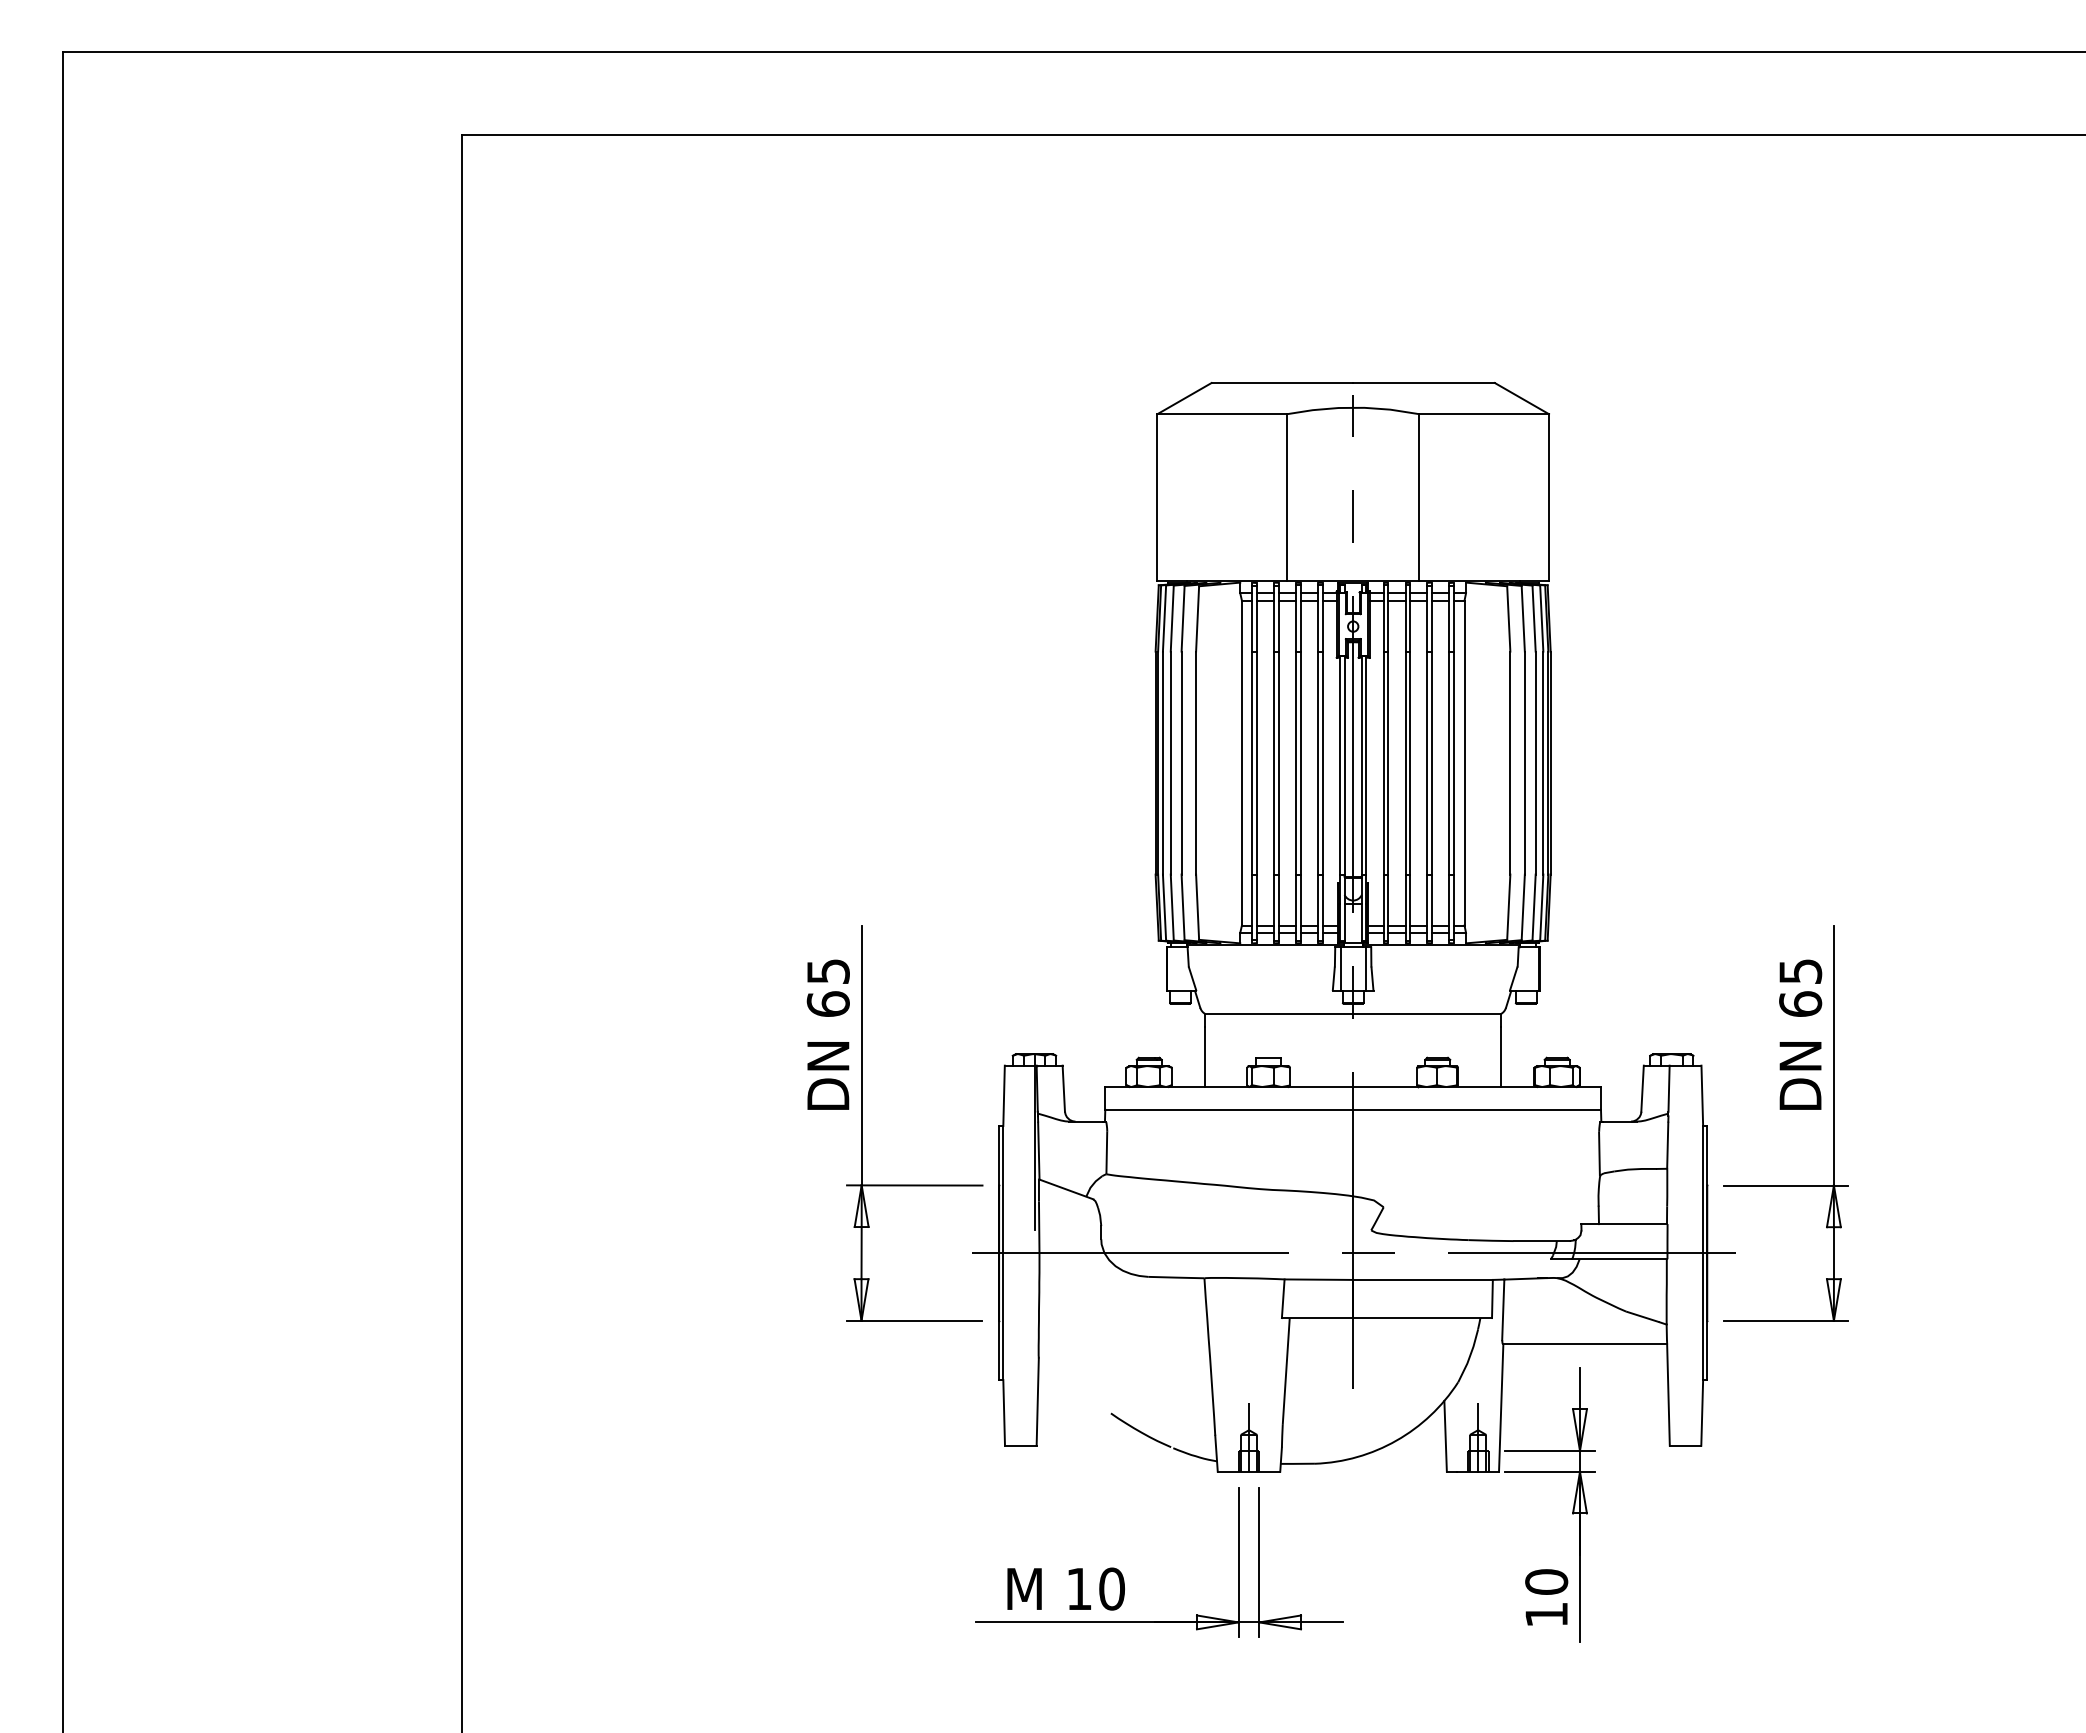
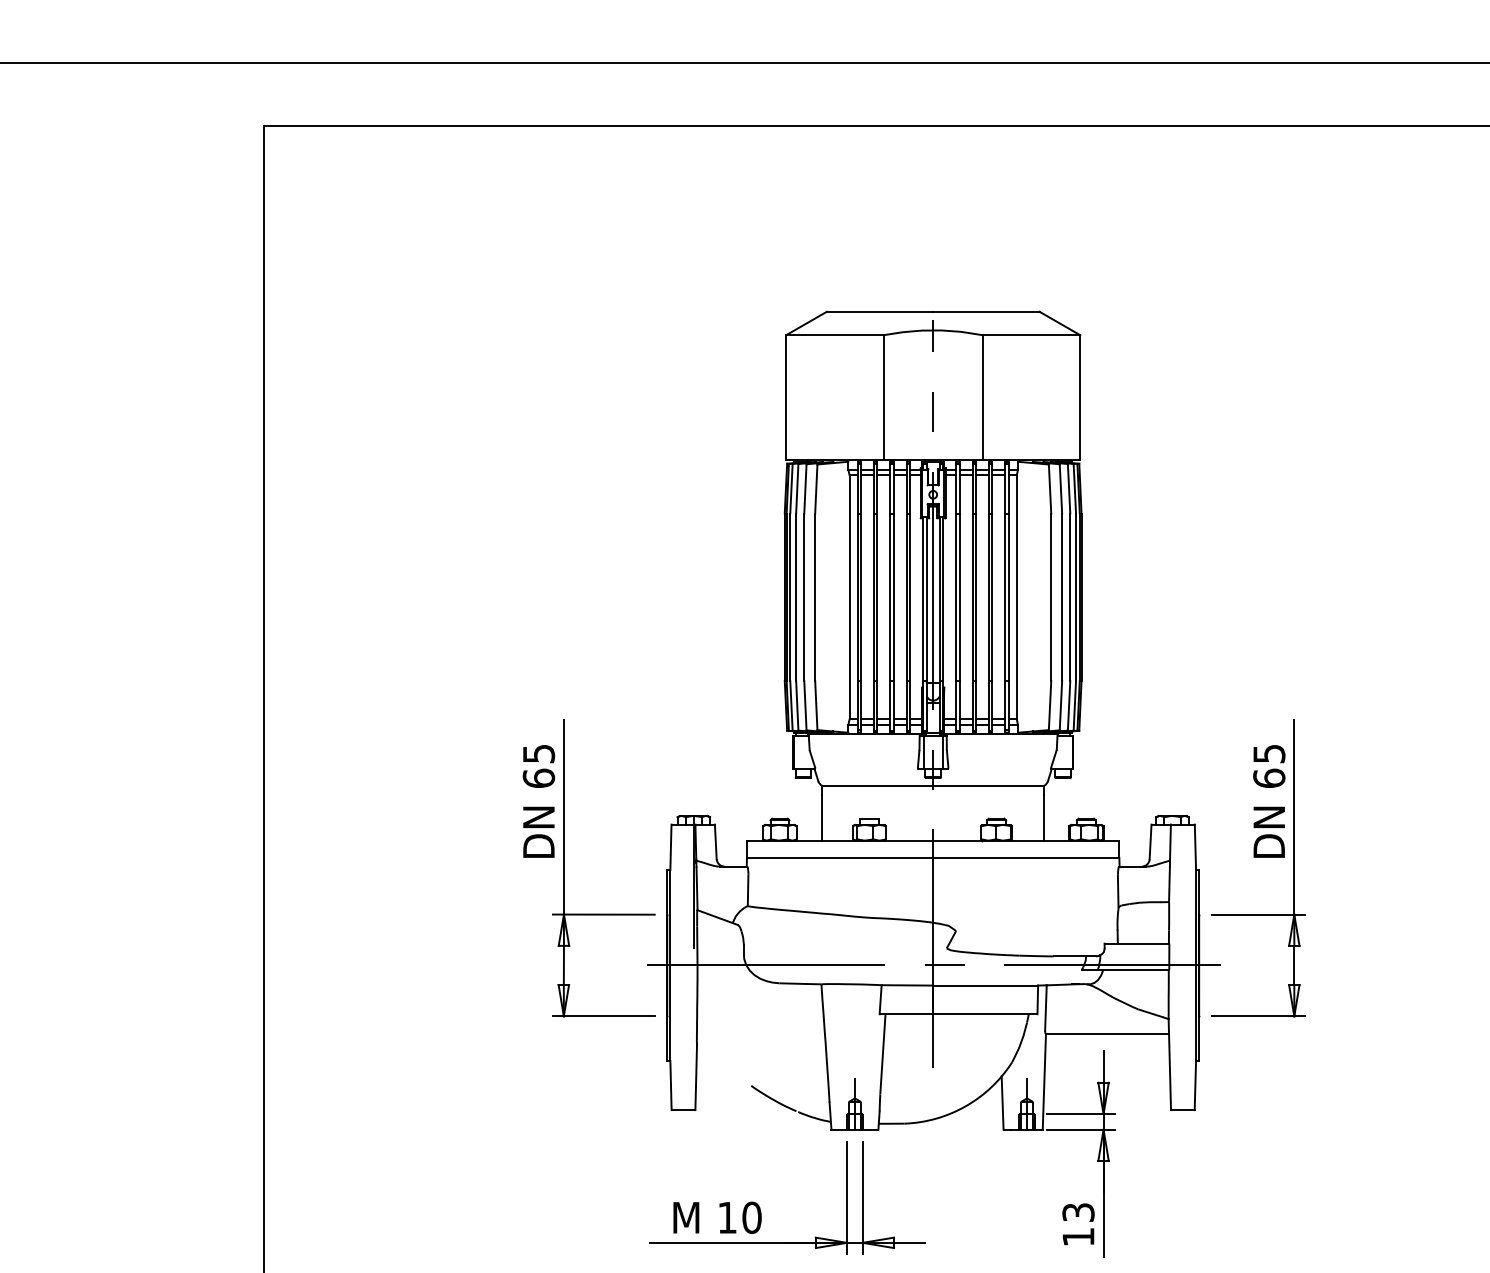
text: (1546, 1581) -> (1078, 1212), 10 -> 13

